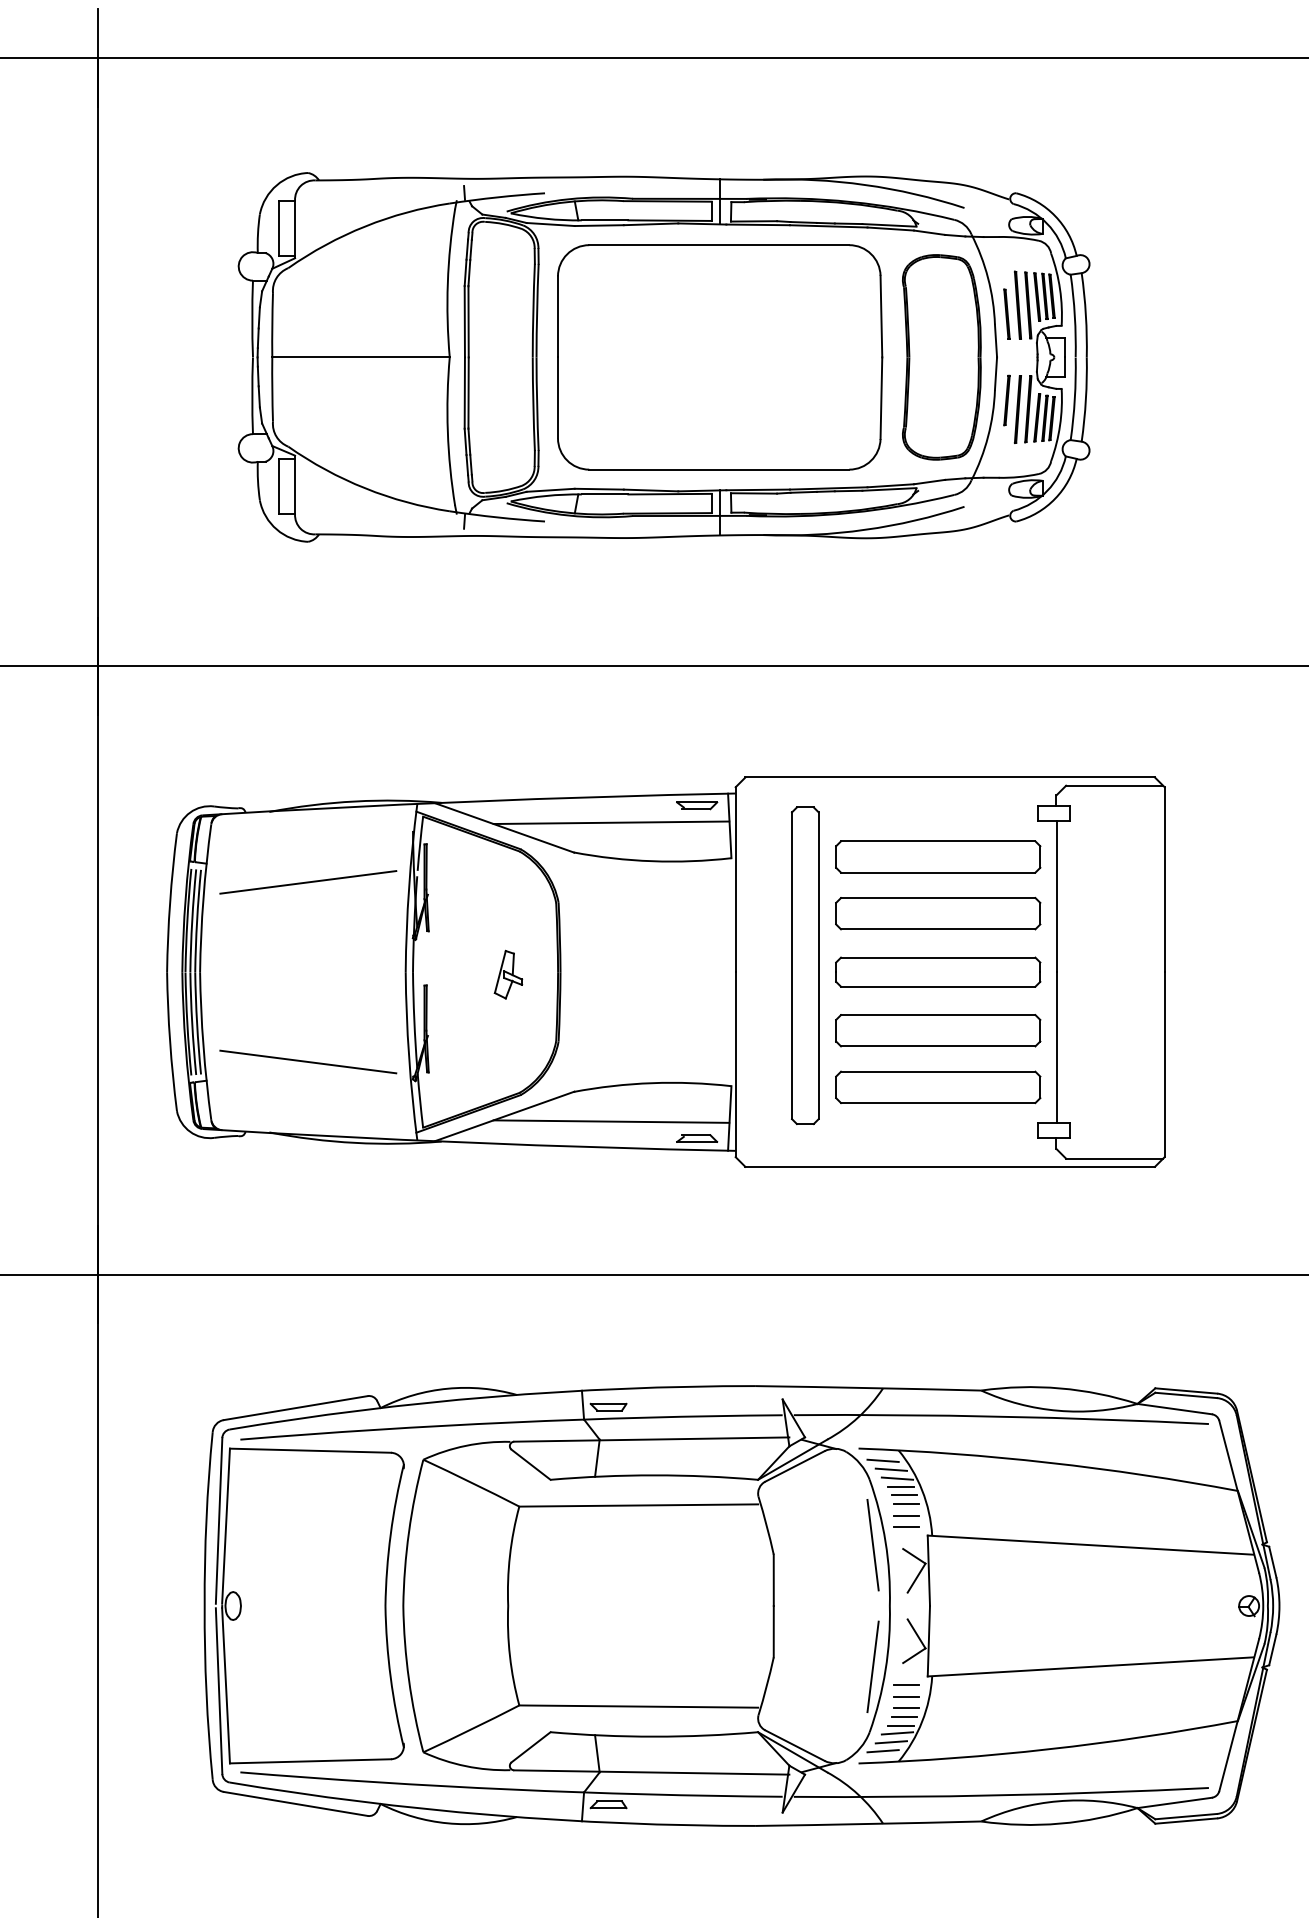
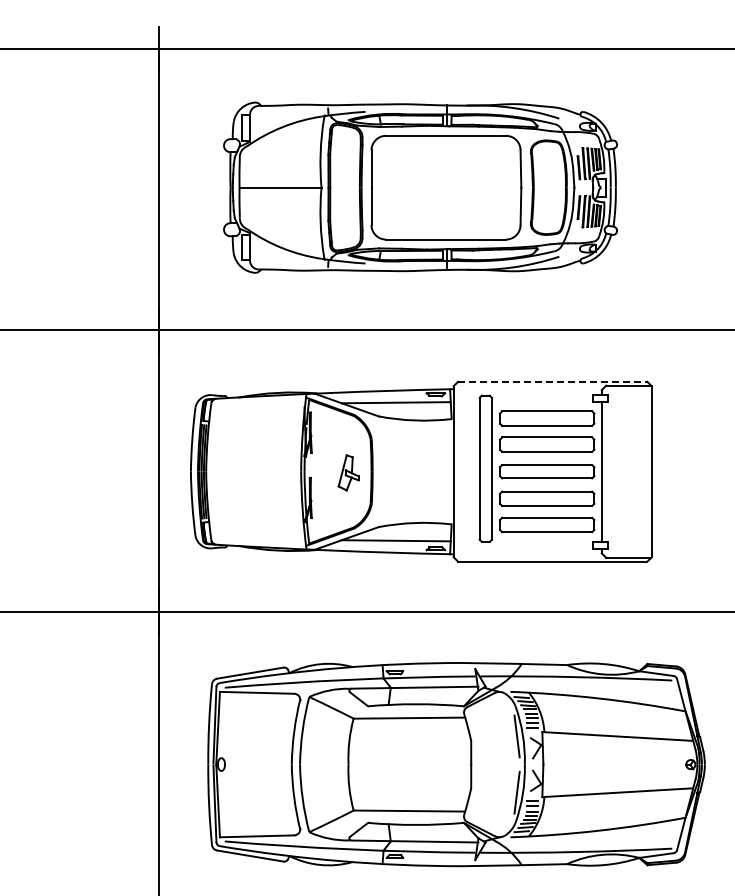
line: (949, 776) -> (552, 381), solid -> dashed
line: (306, 882) -> (255, 430), removed
part: (508, 973) -> (348, 472), size x1.6
line: (306, 1062) -> (255, 513), removed

